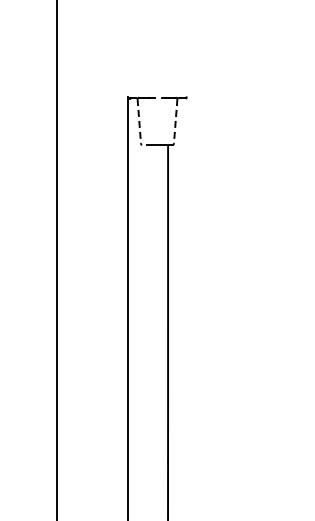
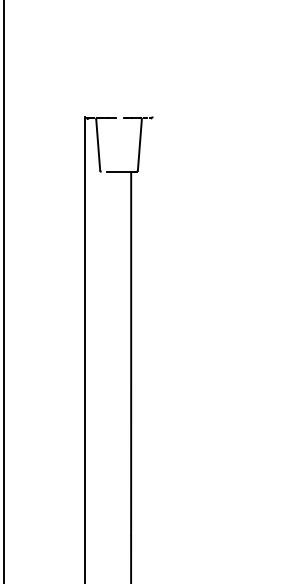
line: (139, 121) -> (98, 145), dashed -> solid
line: (175, 121) -> (139, 145), dashed -> solid

